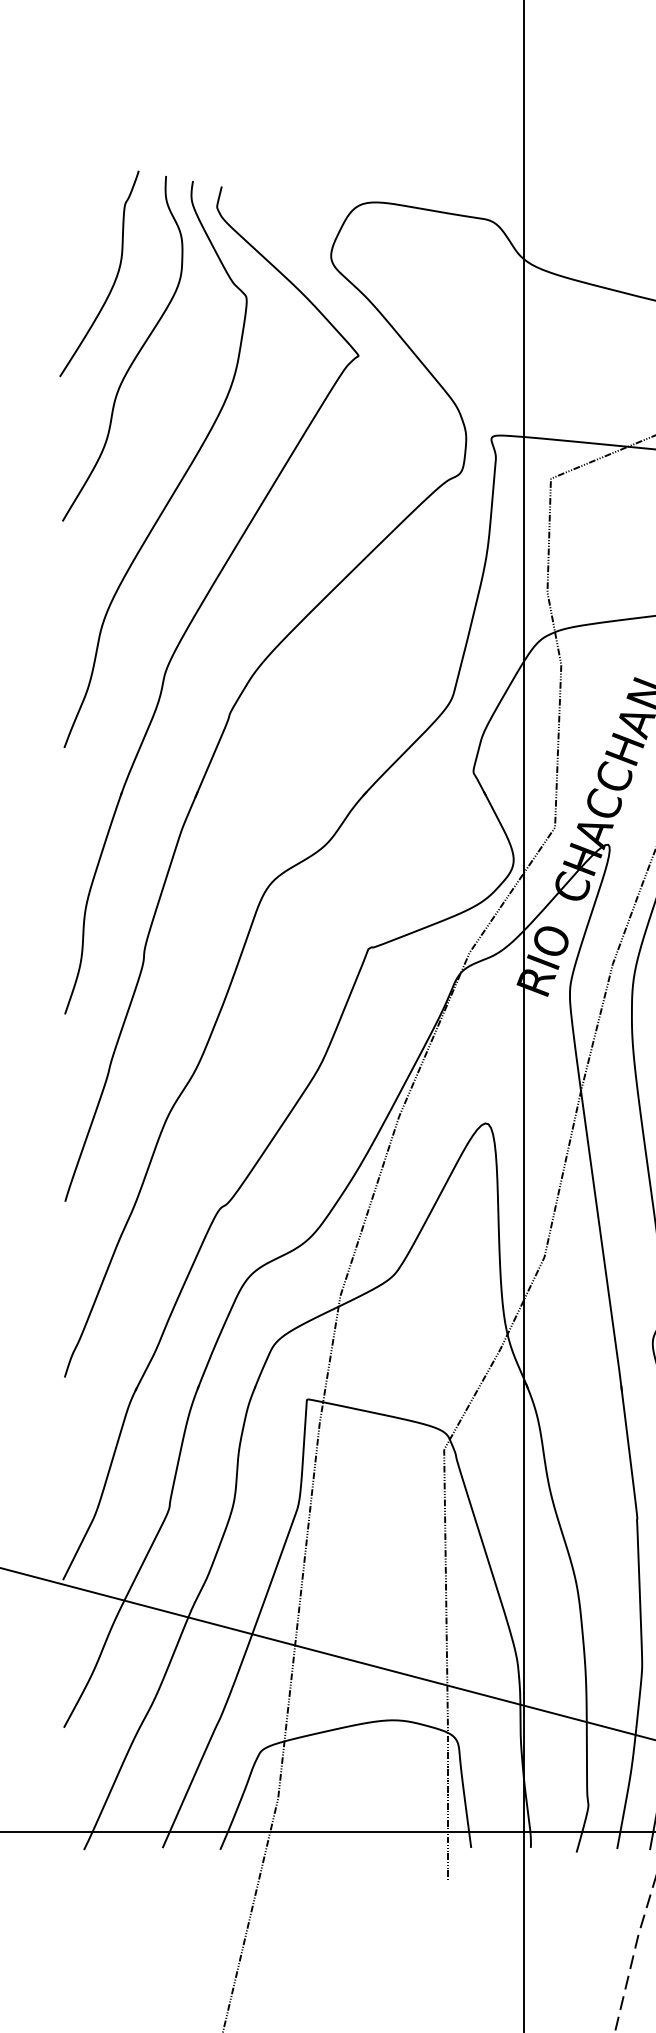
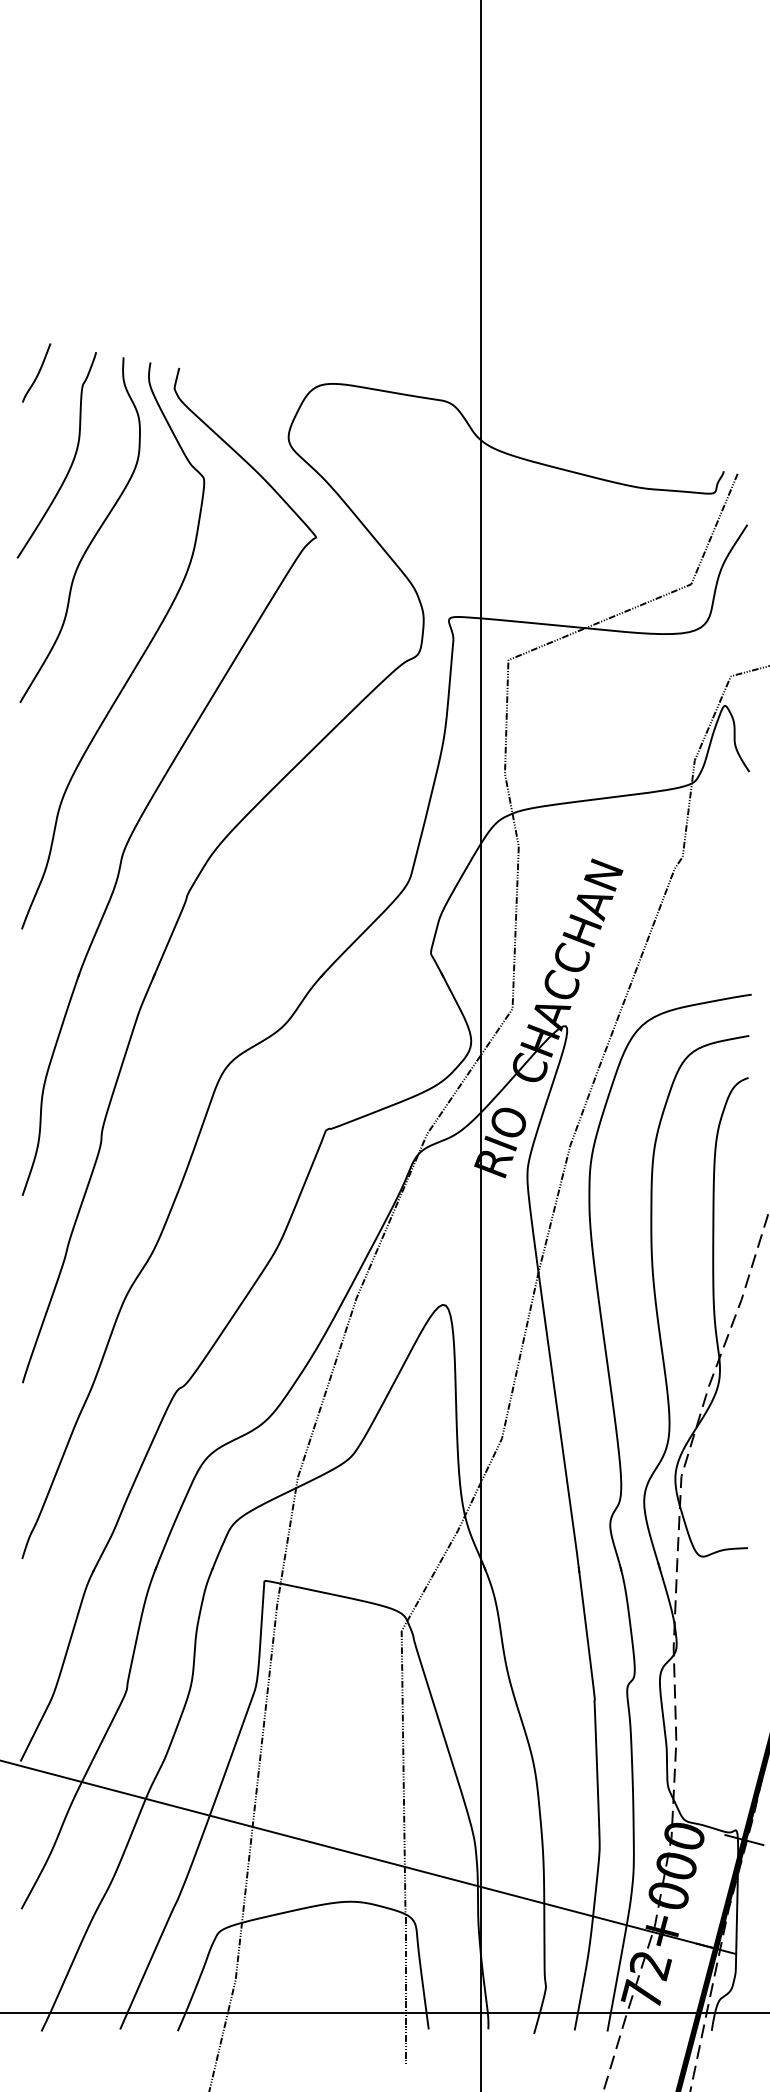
curve: (80, 192) -> (37, 373), added

